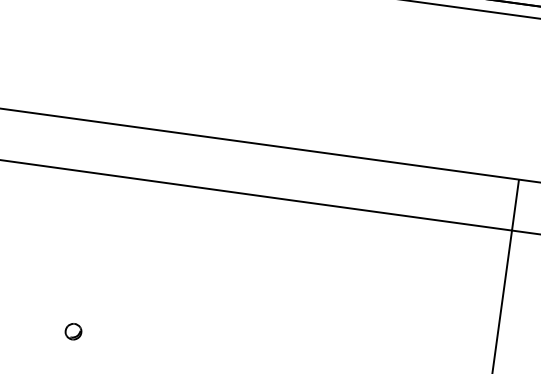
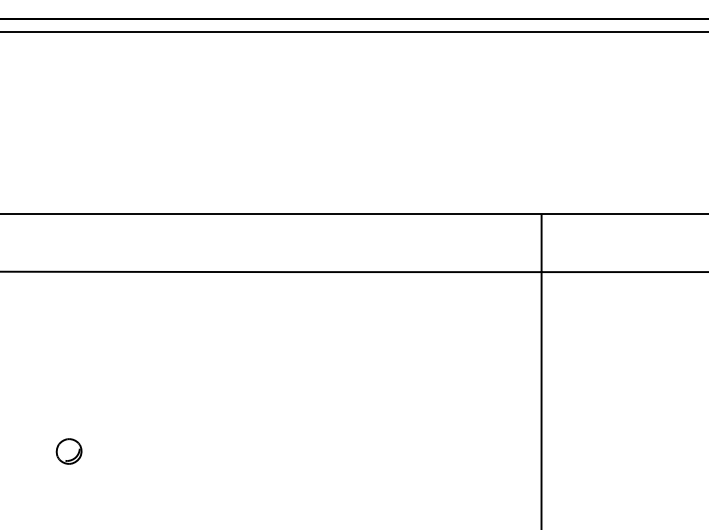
part: (73, 331) -> (68, 451), size x1.4

